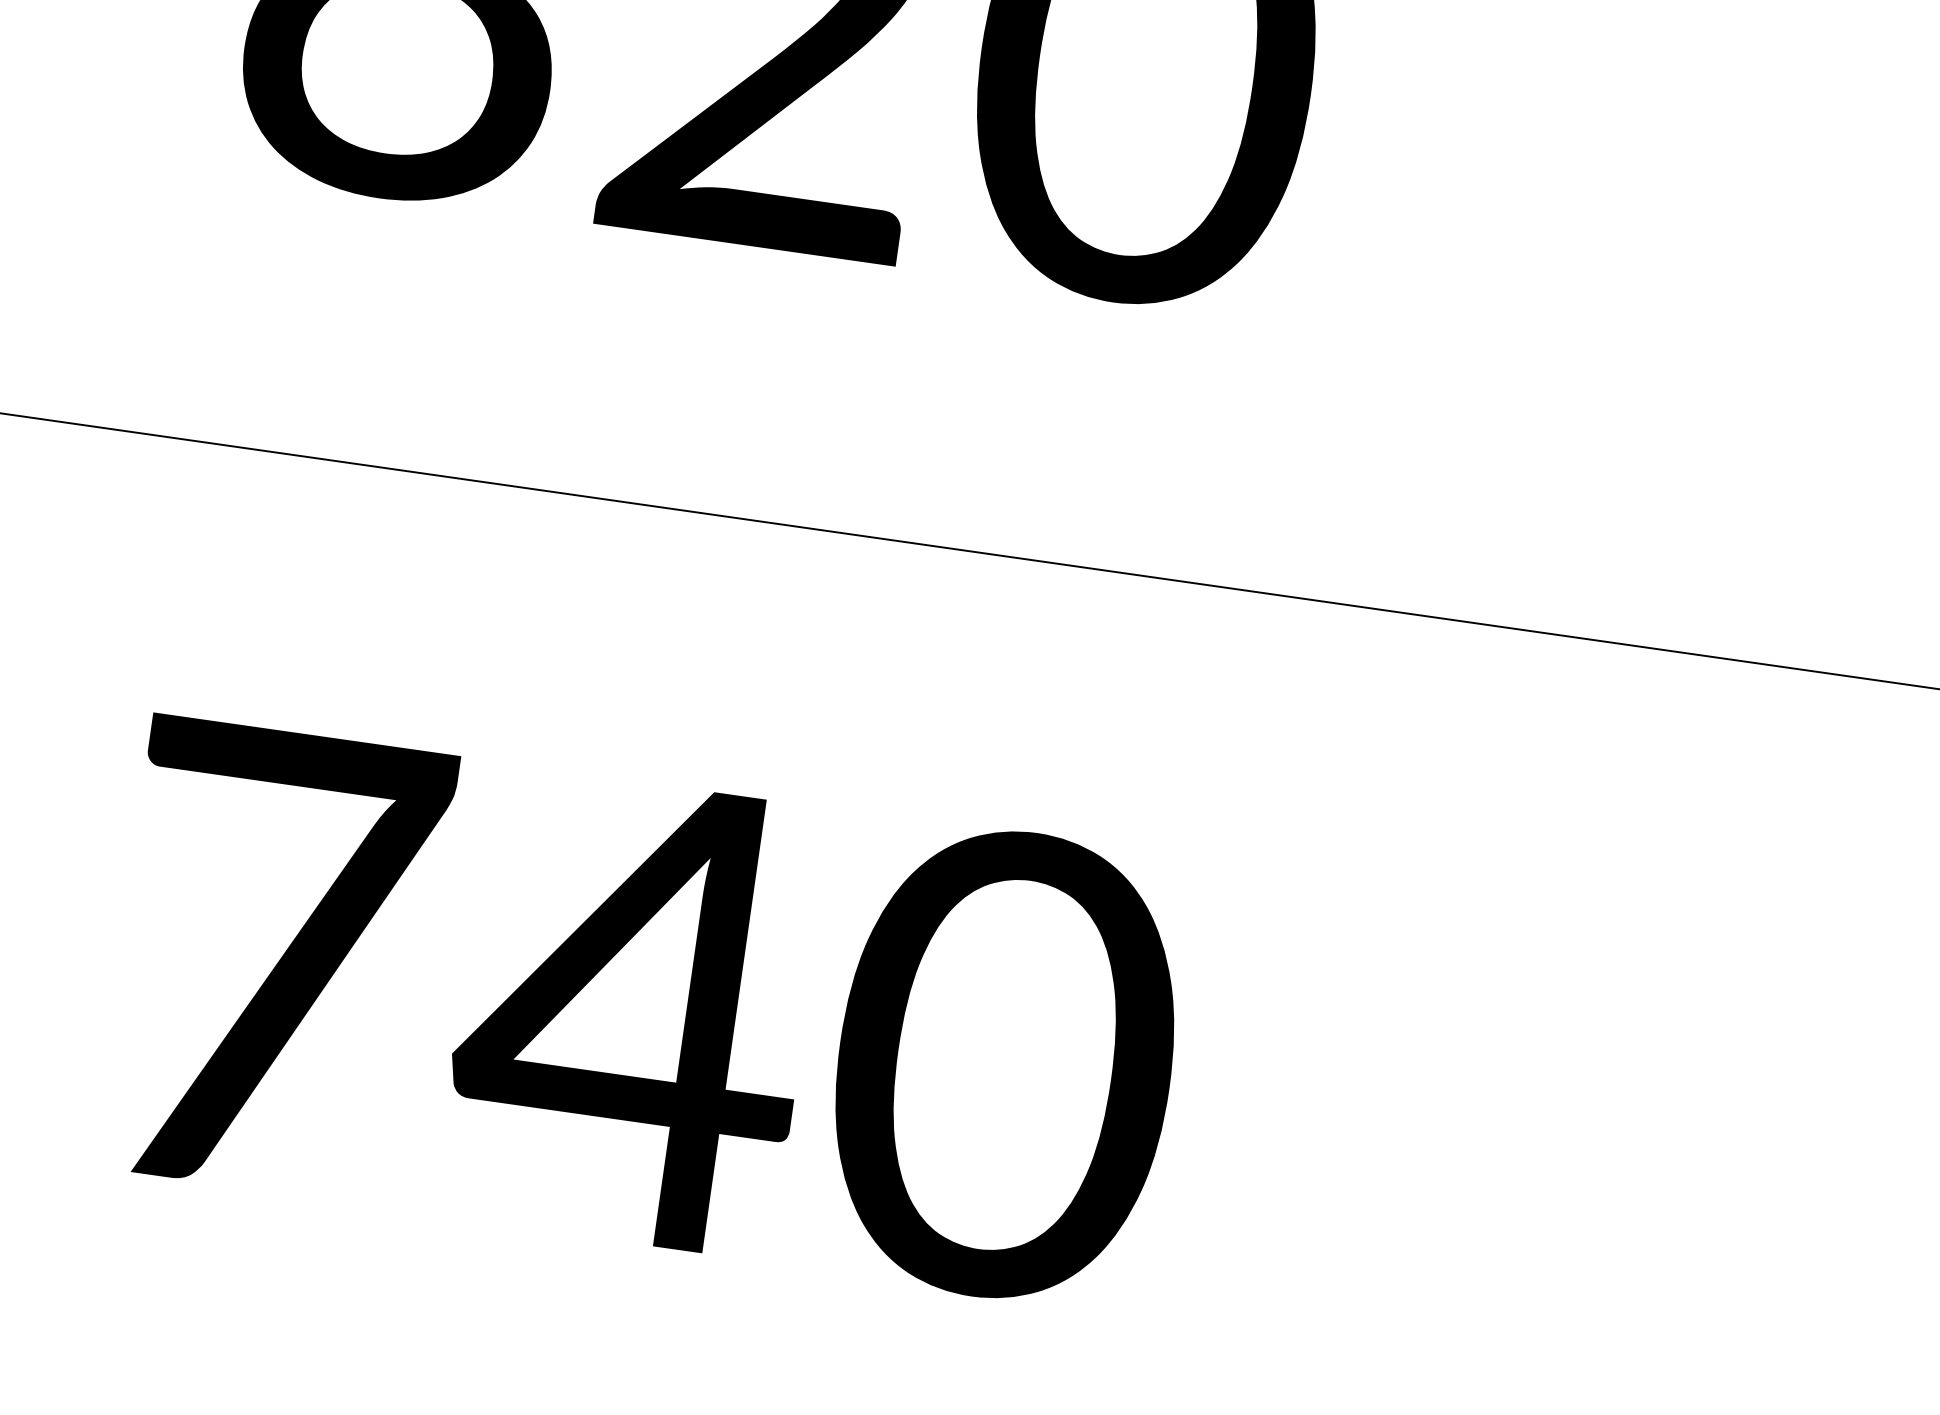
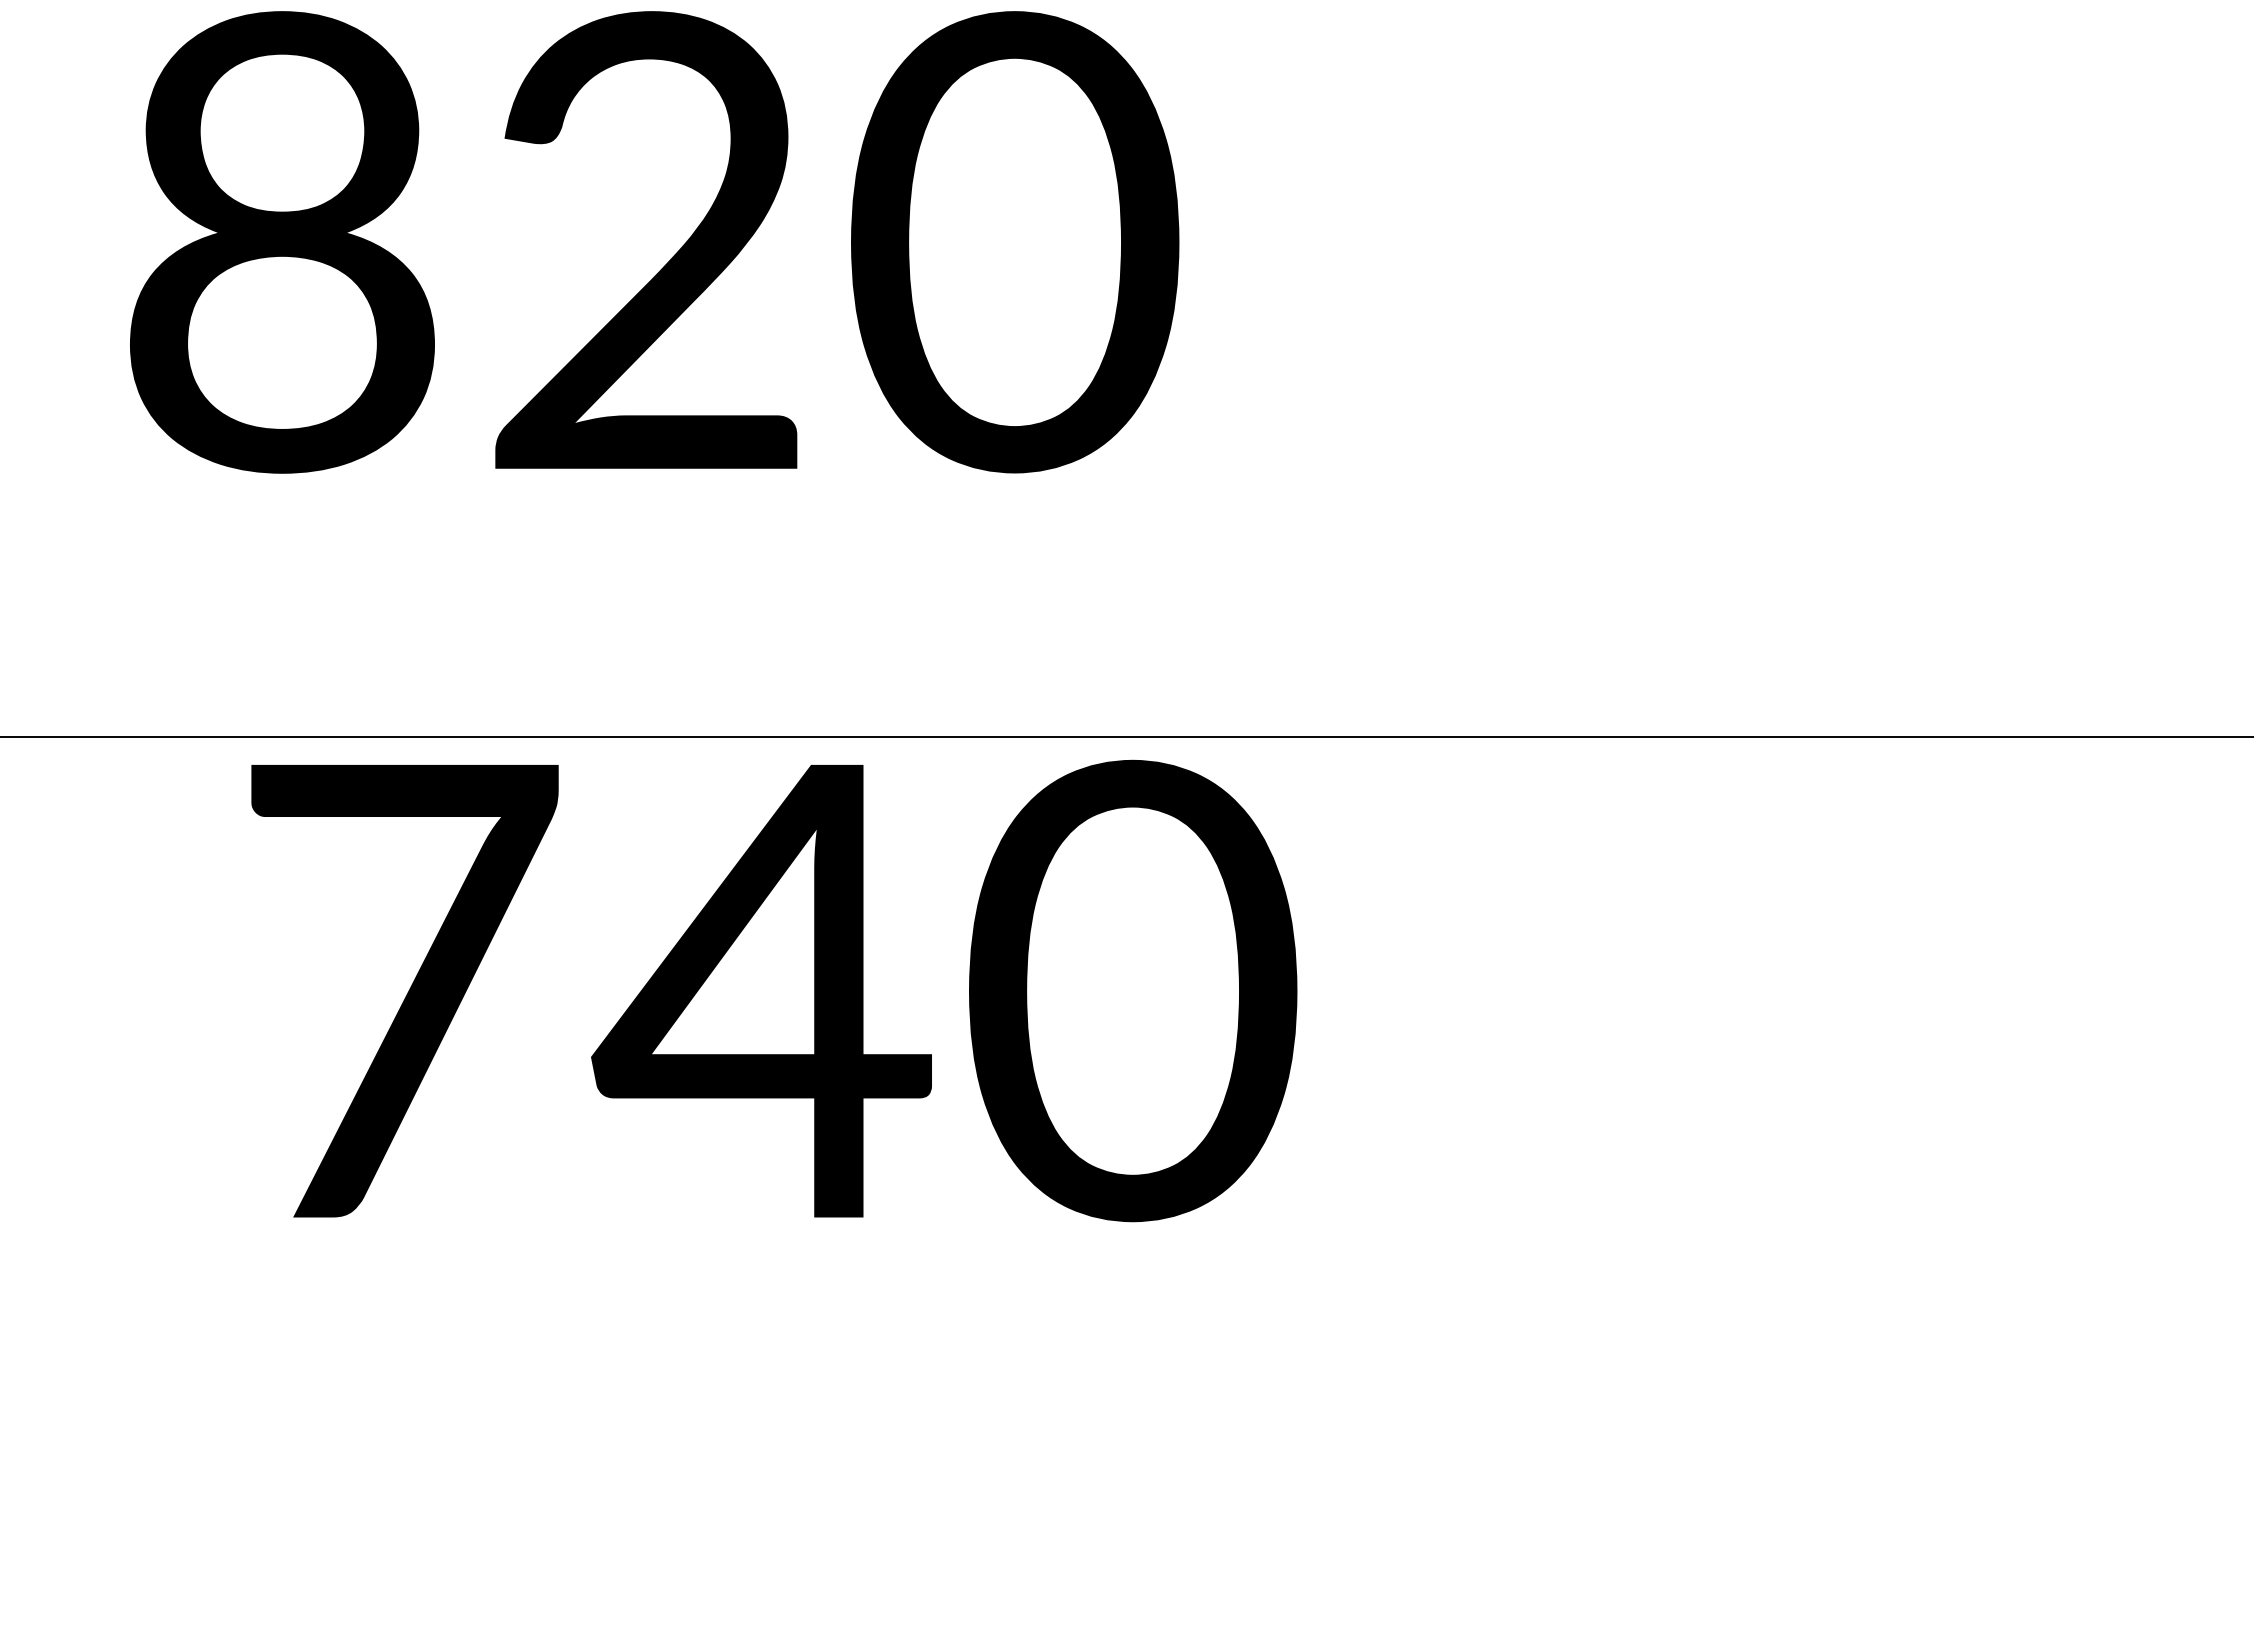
text: (645, 1013) -> (774, 990), moved

